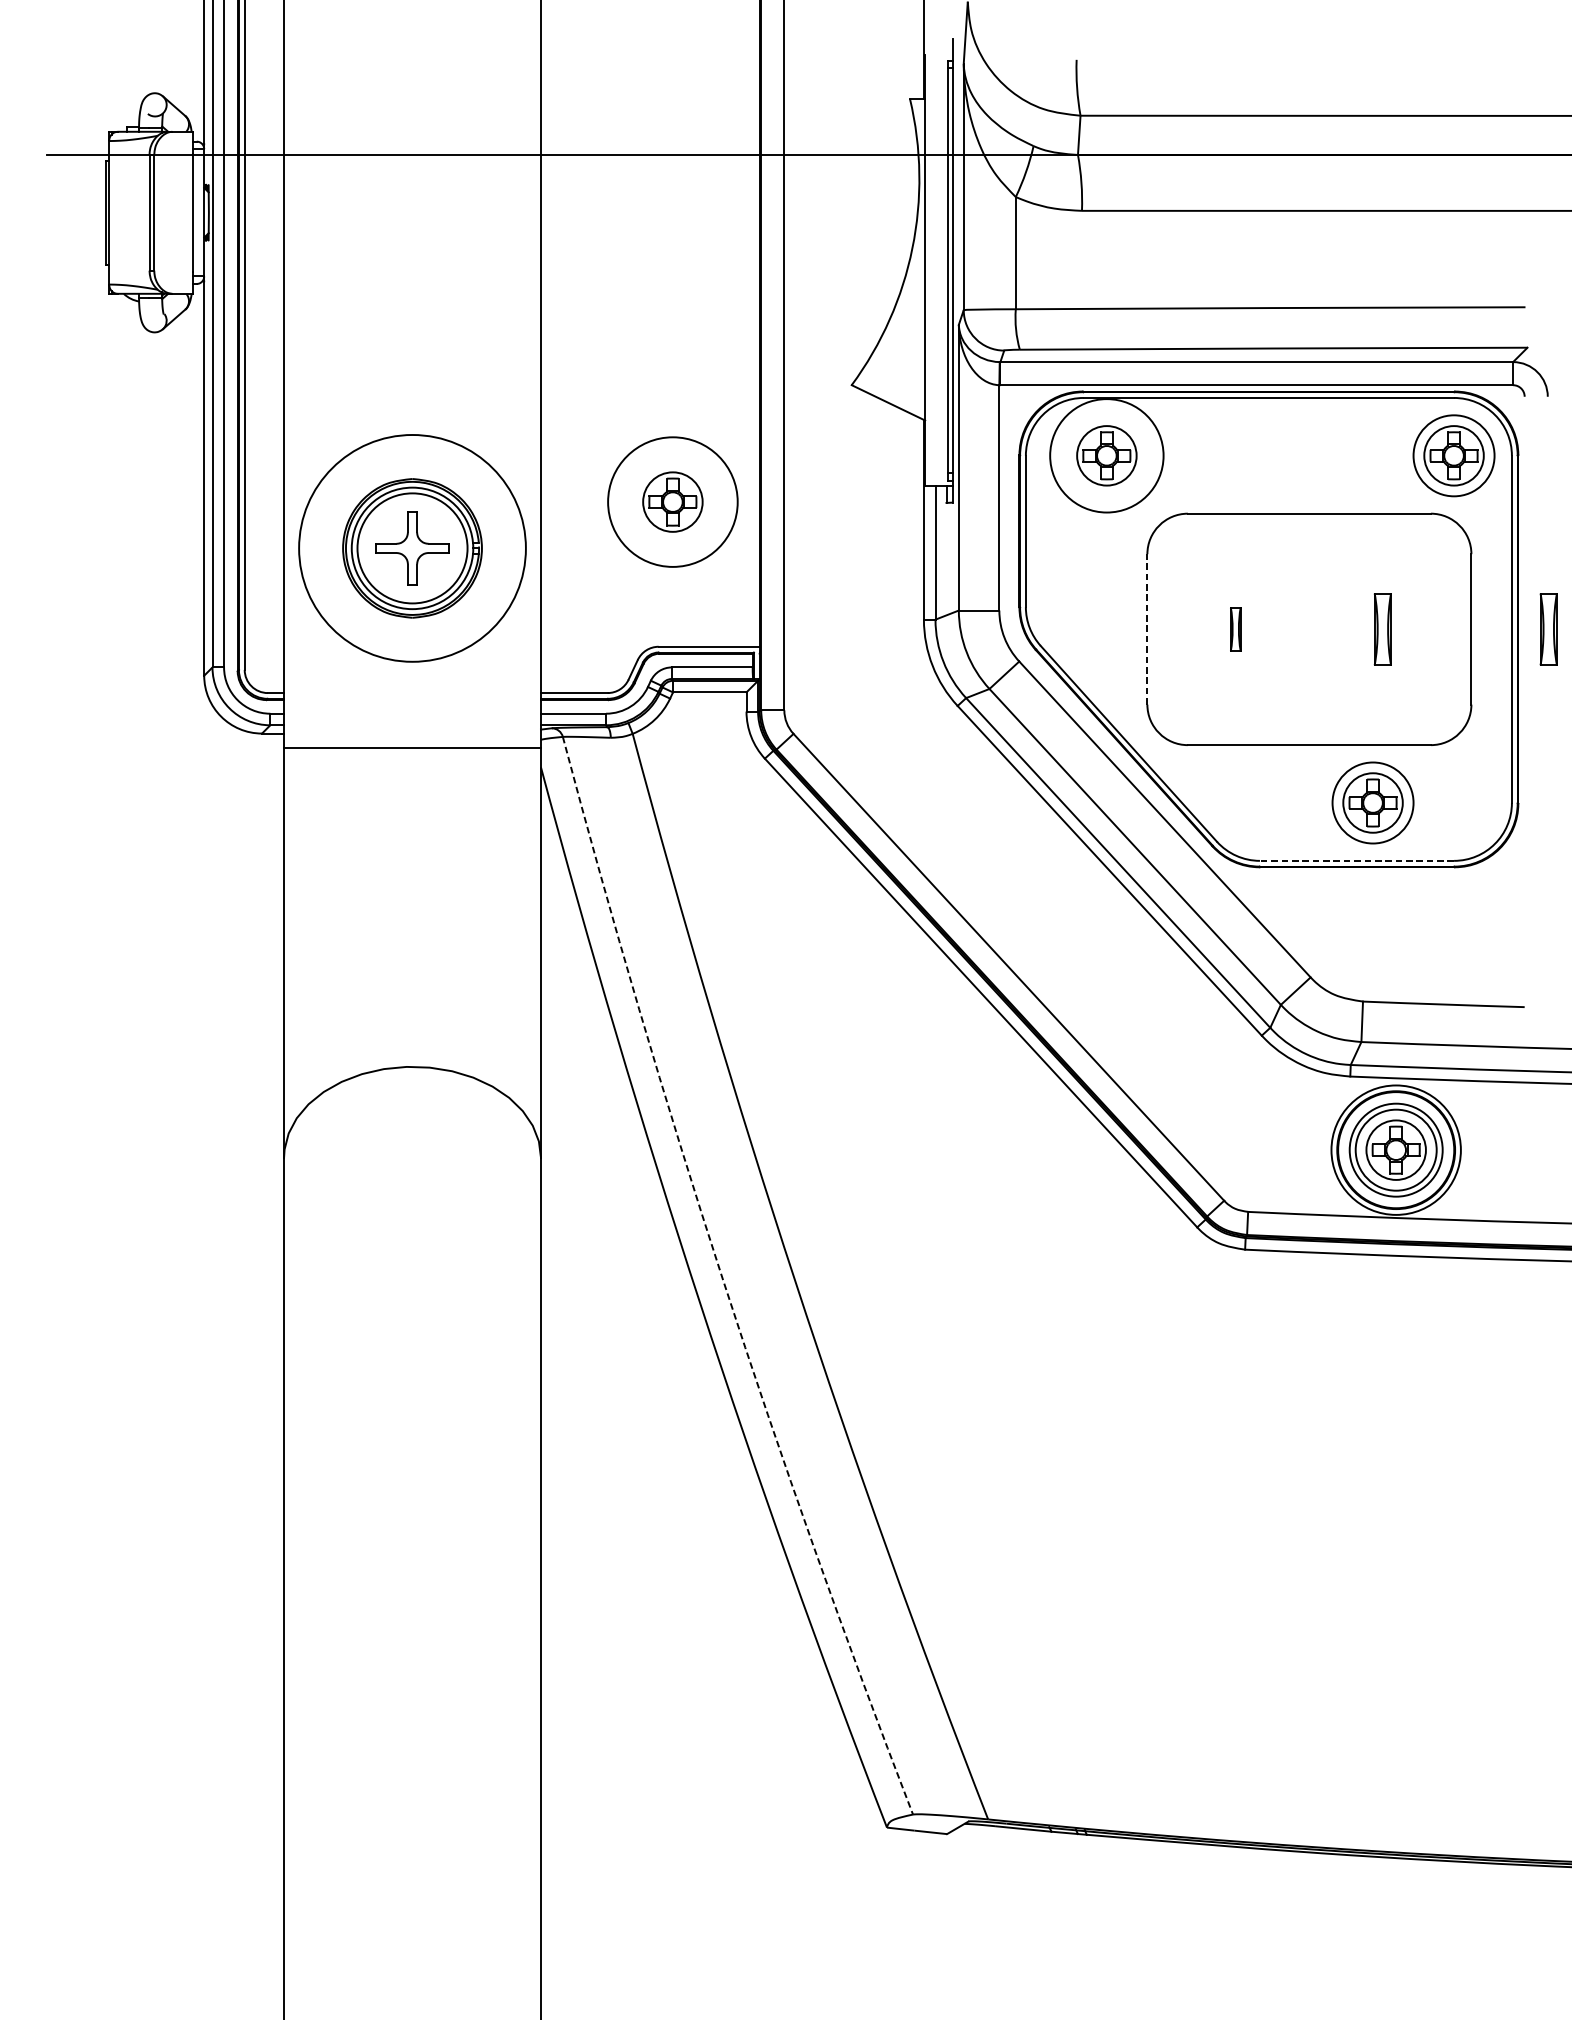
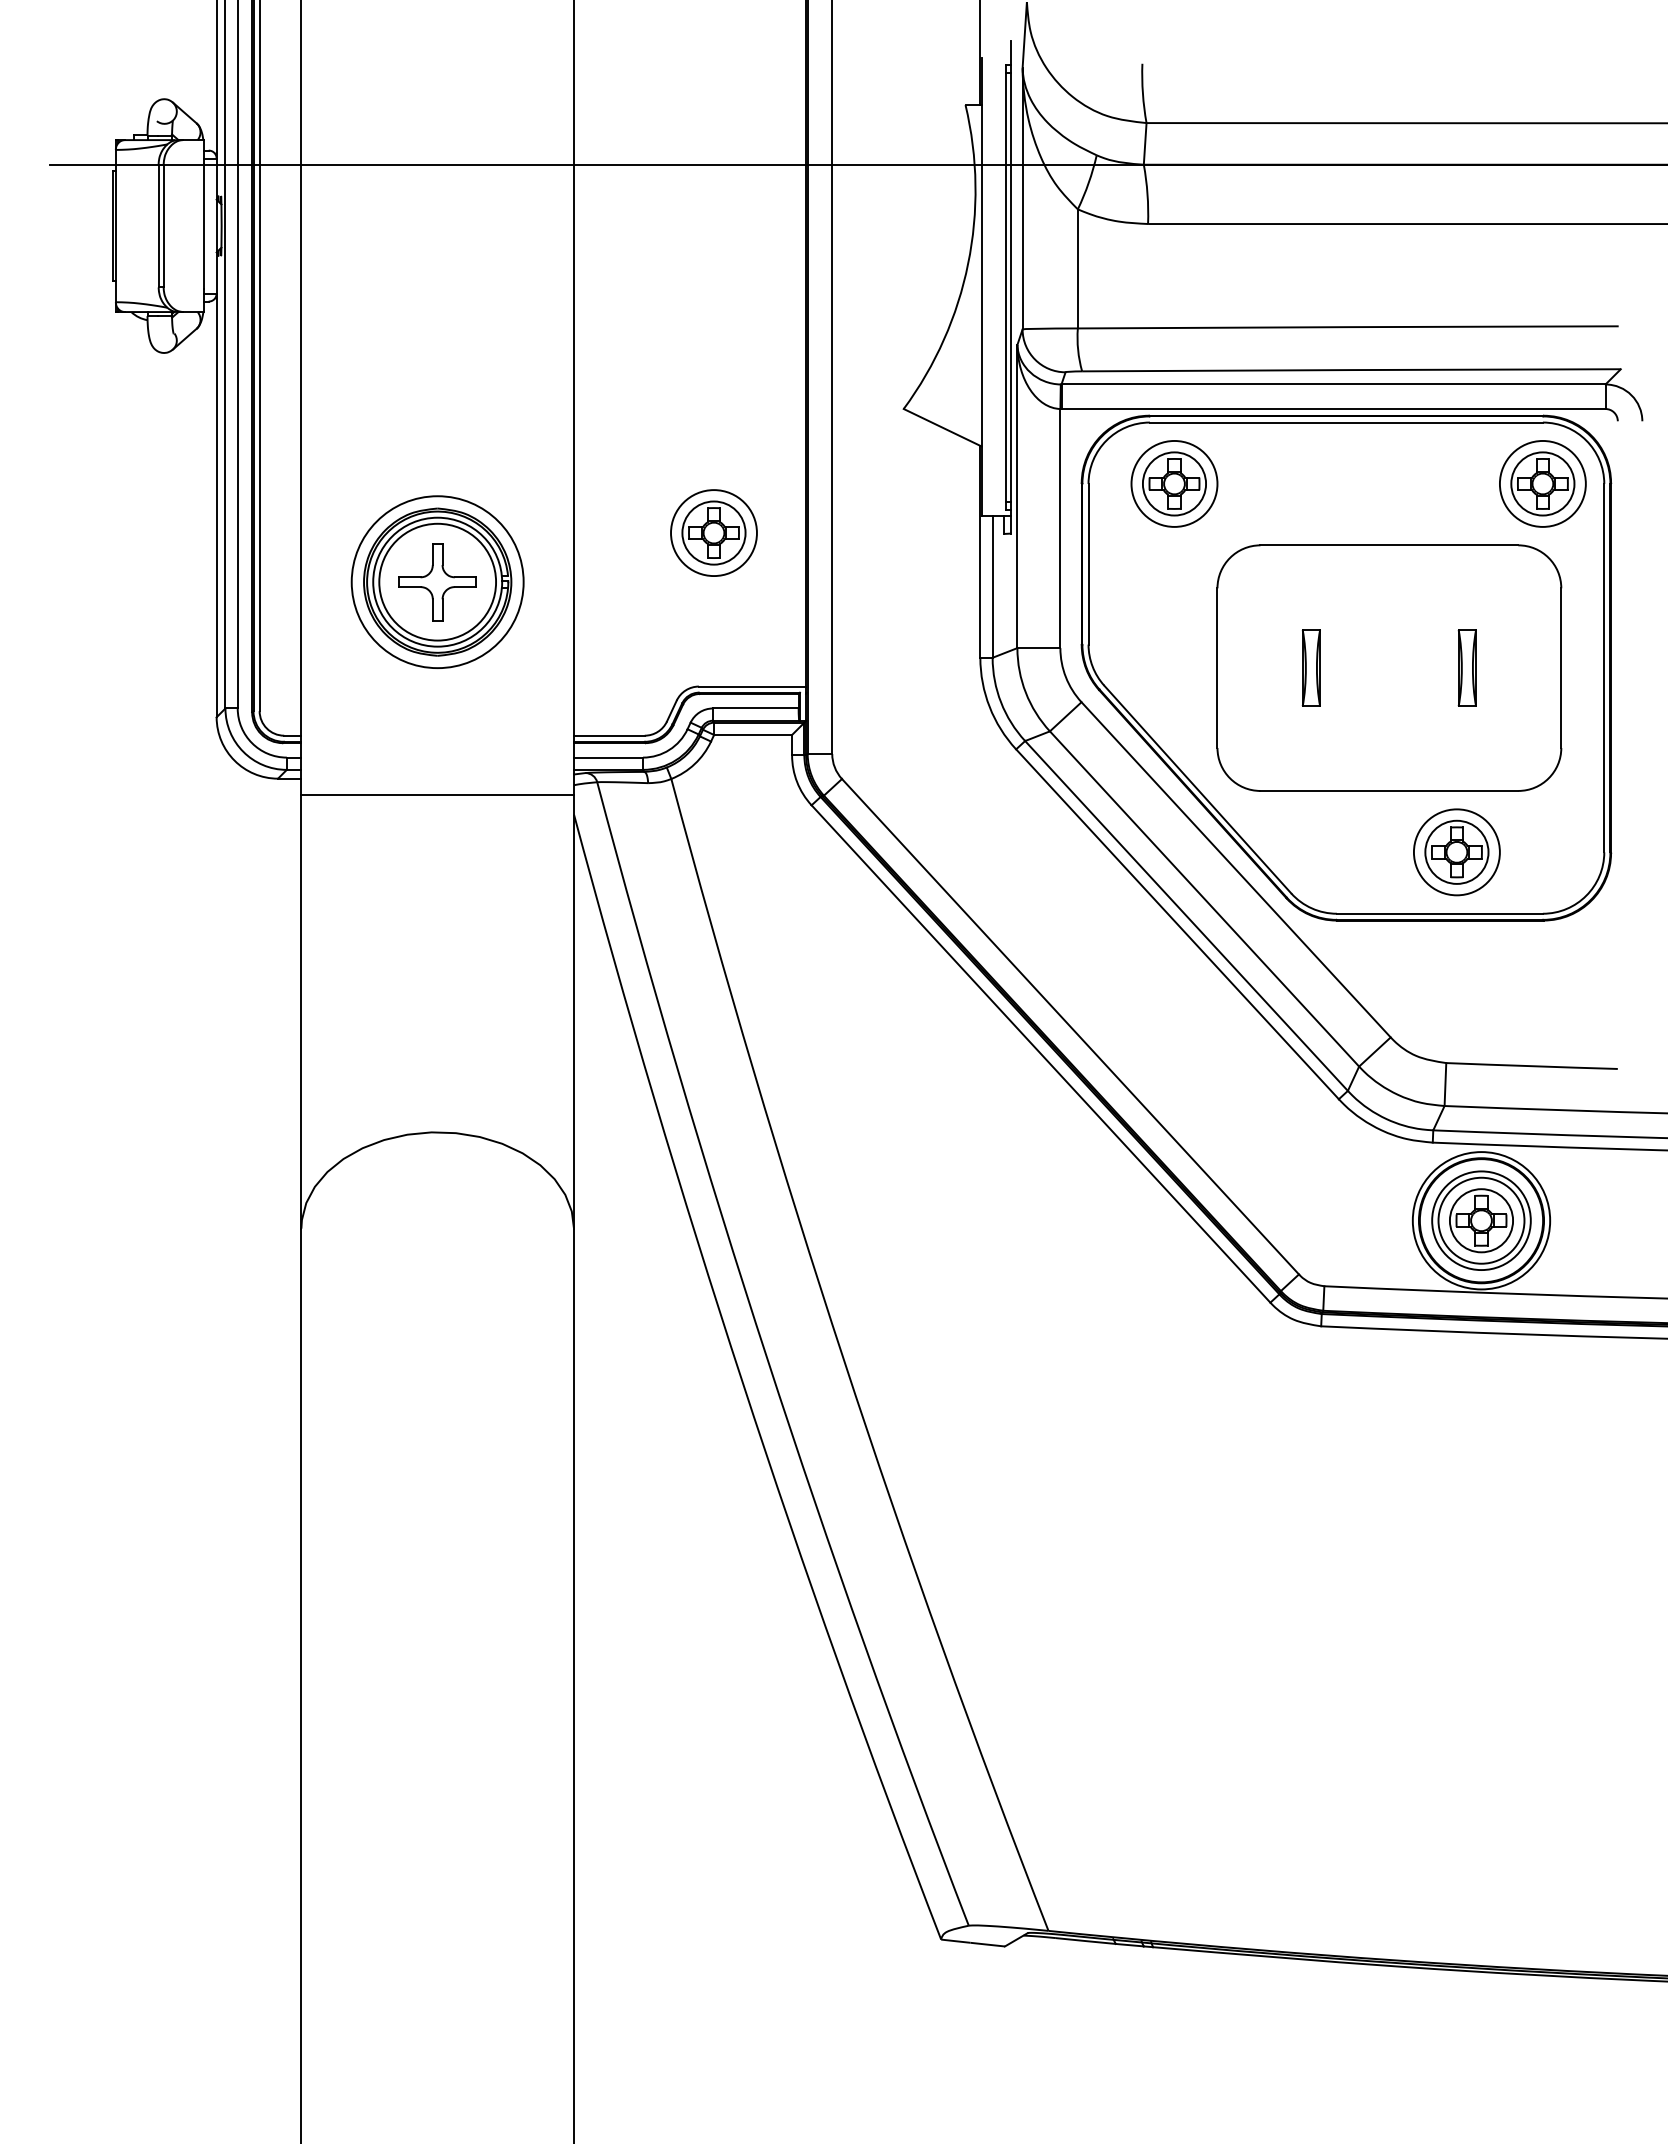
circle: (1106, 455) -> (1174, 483), size x0.71
circle: (672, 502) -> (713, 533), size x0.62
circle: (412, 548) -> (437, 582), size x0.71
part: (1235, 628) -> (1310, 667), size x1.67
part: (1547, 628) -> (1642, 667), removed
line: (1147, 629) -> (1217, 668), dashed -> solid
line: (1356, 860) -> (1439, 913), dashed -> solid
arc: (723, 1280) -> (767, 1359), dashed -> solid

